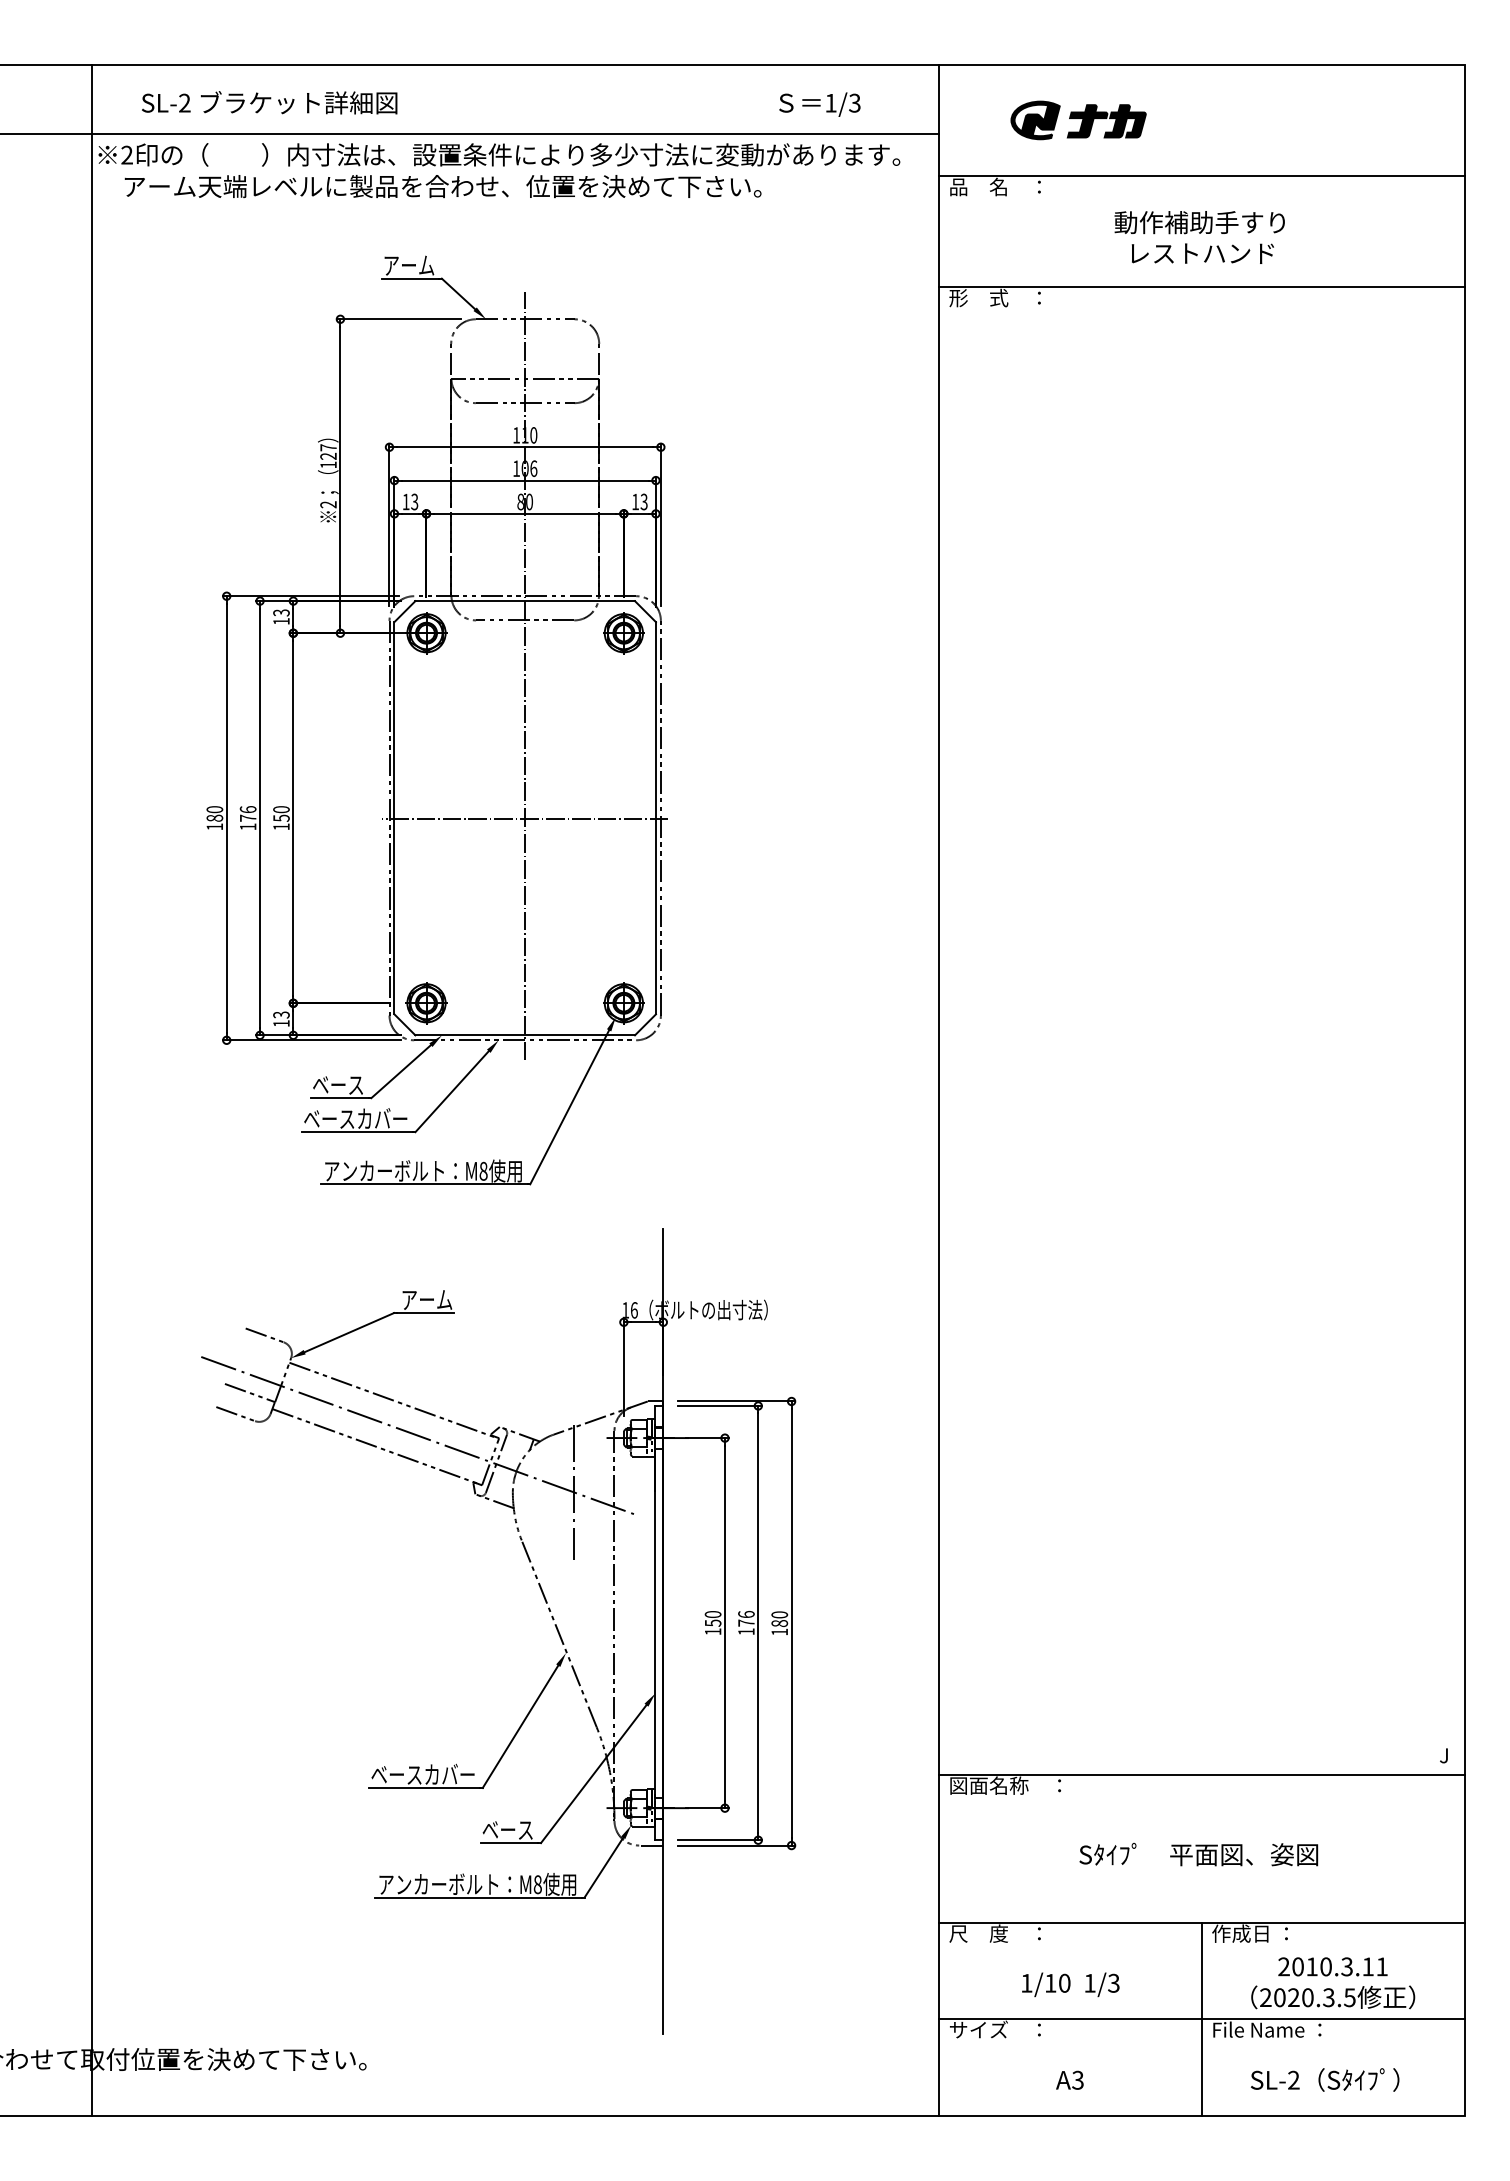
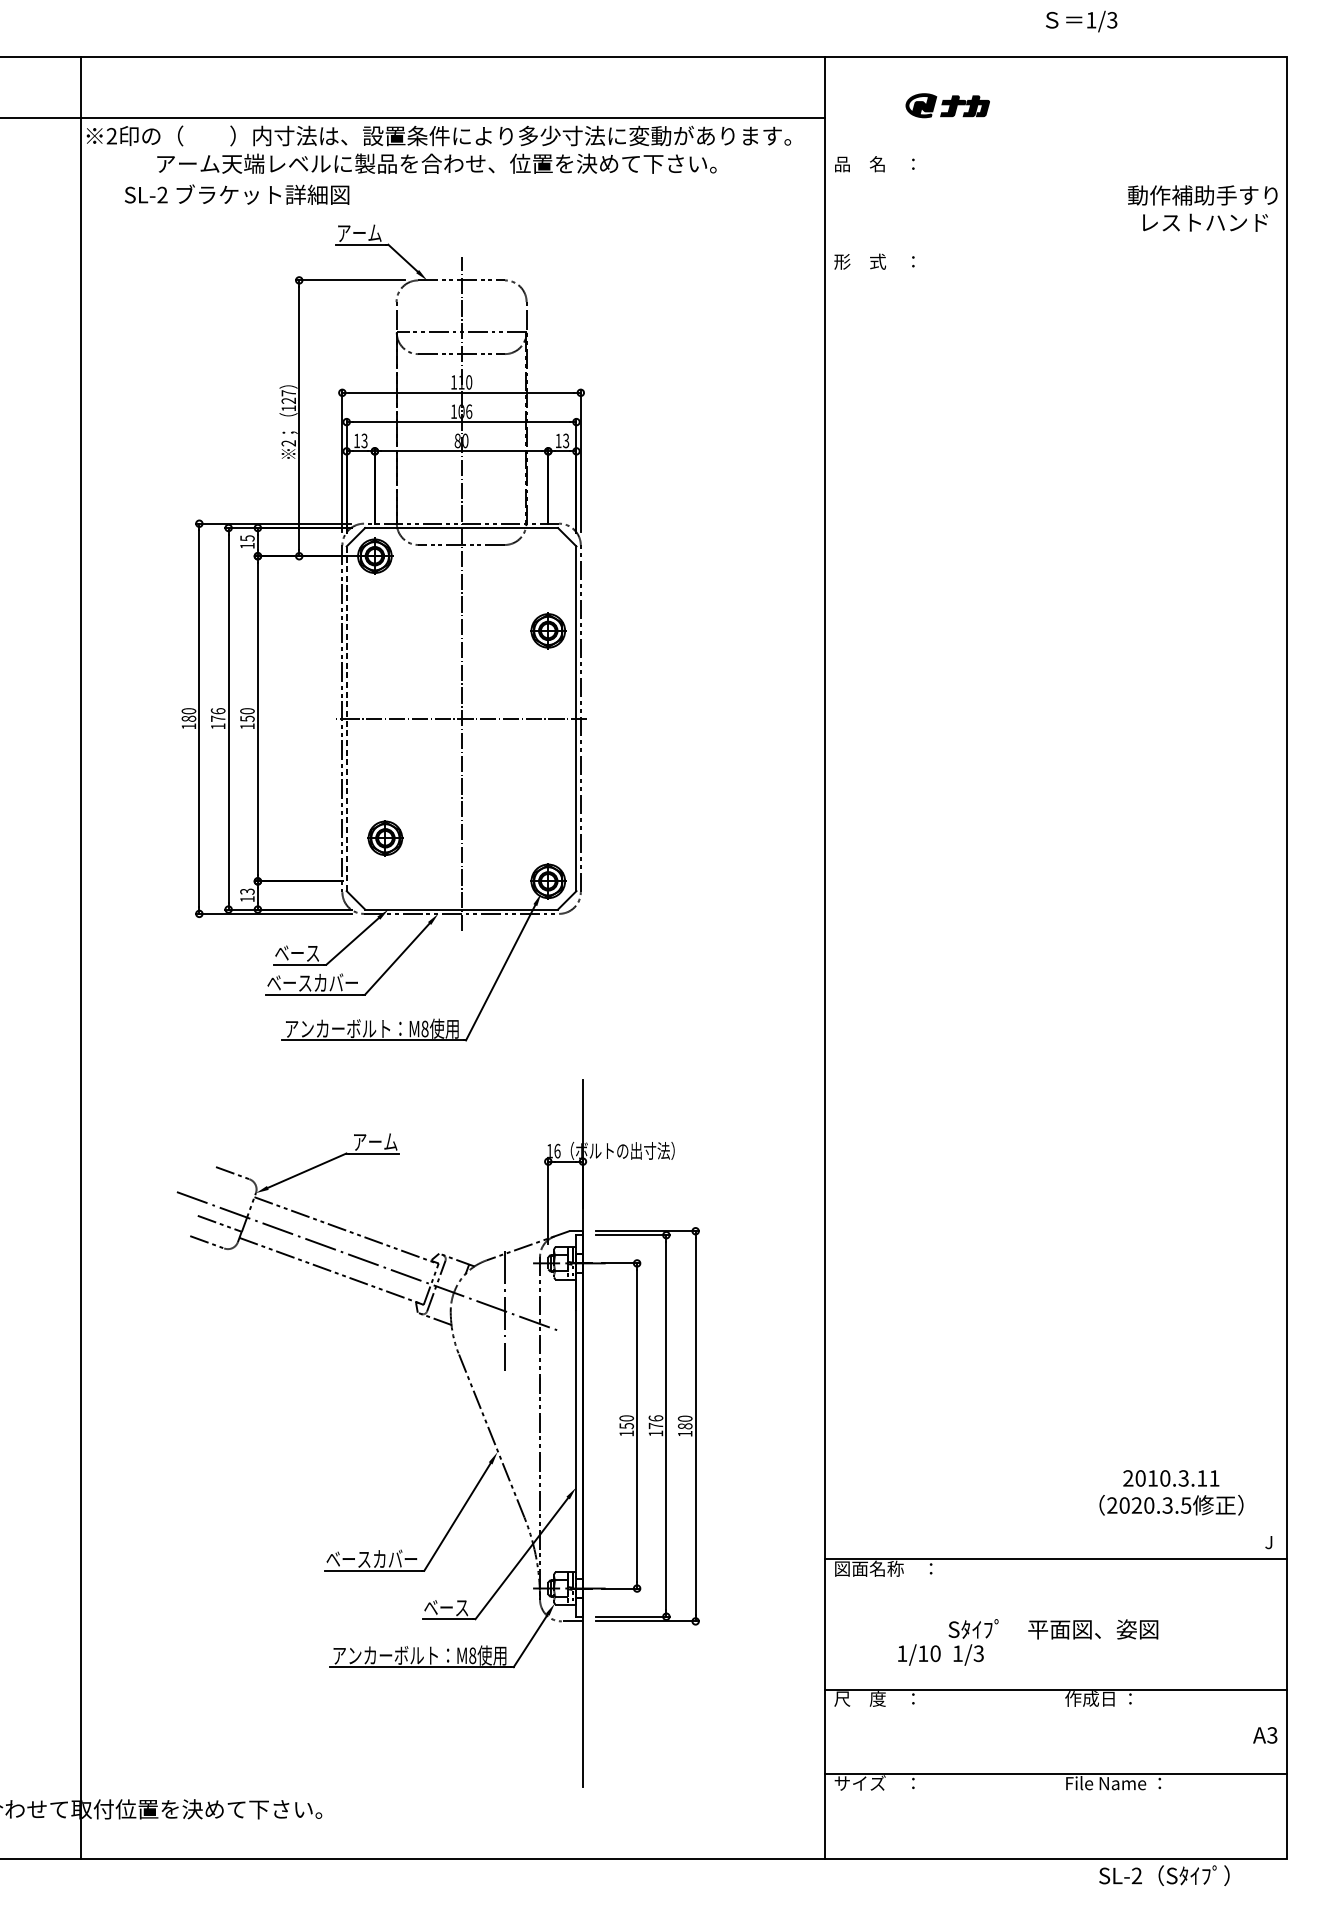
text: (269, 102) -> (236, 194), moved
text: (819, 104) -> (1081, 21), moved
part: (1078, 120) -> (947, 105), size x0.7
line: (1201, 176) -> (1055, 154), removed
text: (442, 186) -> (436, 163), moved
text: (1199, 237) -> (1202, 208), moved
line: (1201, 287) -> (1055, 252), removed
text: (281, 612) -> (247, 538), 13 -> 15
part: (623, 633) -> (547, 631), moved
line: (394, 817) -> (346, 718), solid -> dashed
part: (426, 1003) -> (385, 838), moved
text: (1333, 1983) -> (1171, 1493), moved
text: (1070, 1984) -> (940, 1654), moved
line: (1201, 2019) -> (1055, 1774), removed
text: (1069, 2079) -> (1264, 1734), moved
text: (1325, 2079) -> (1164, 1875), moved

